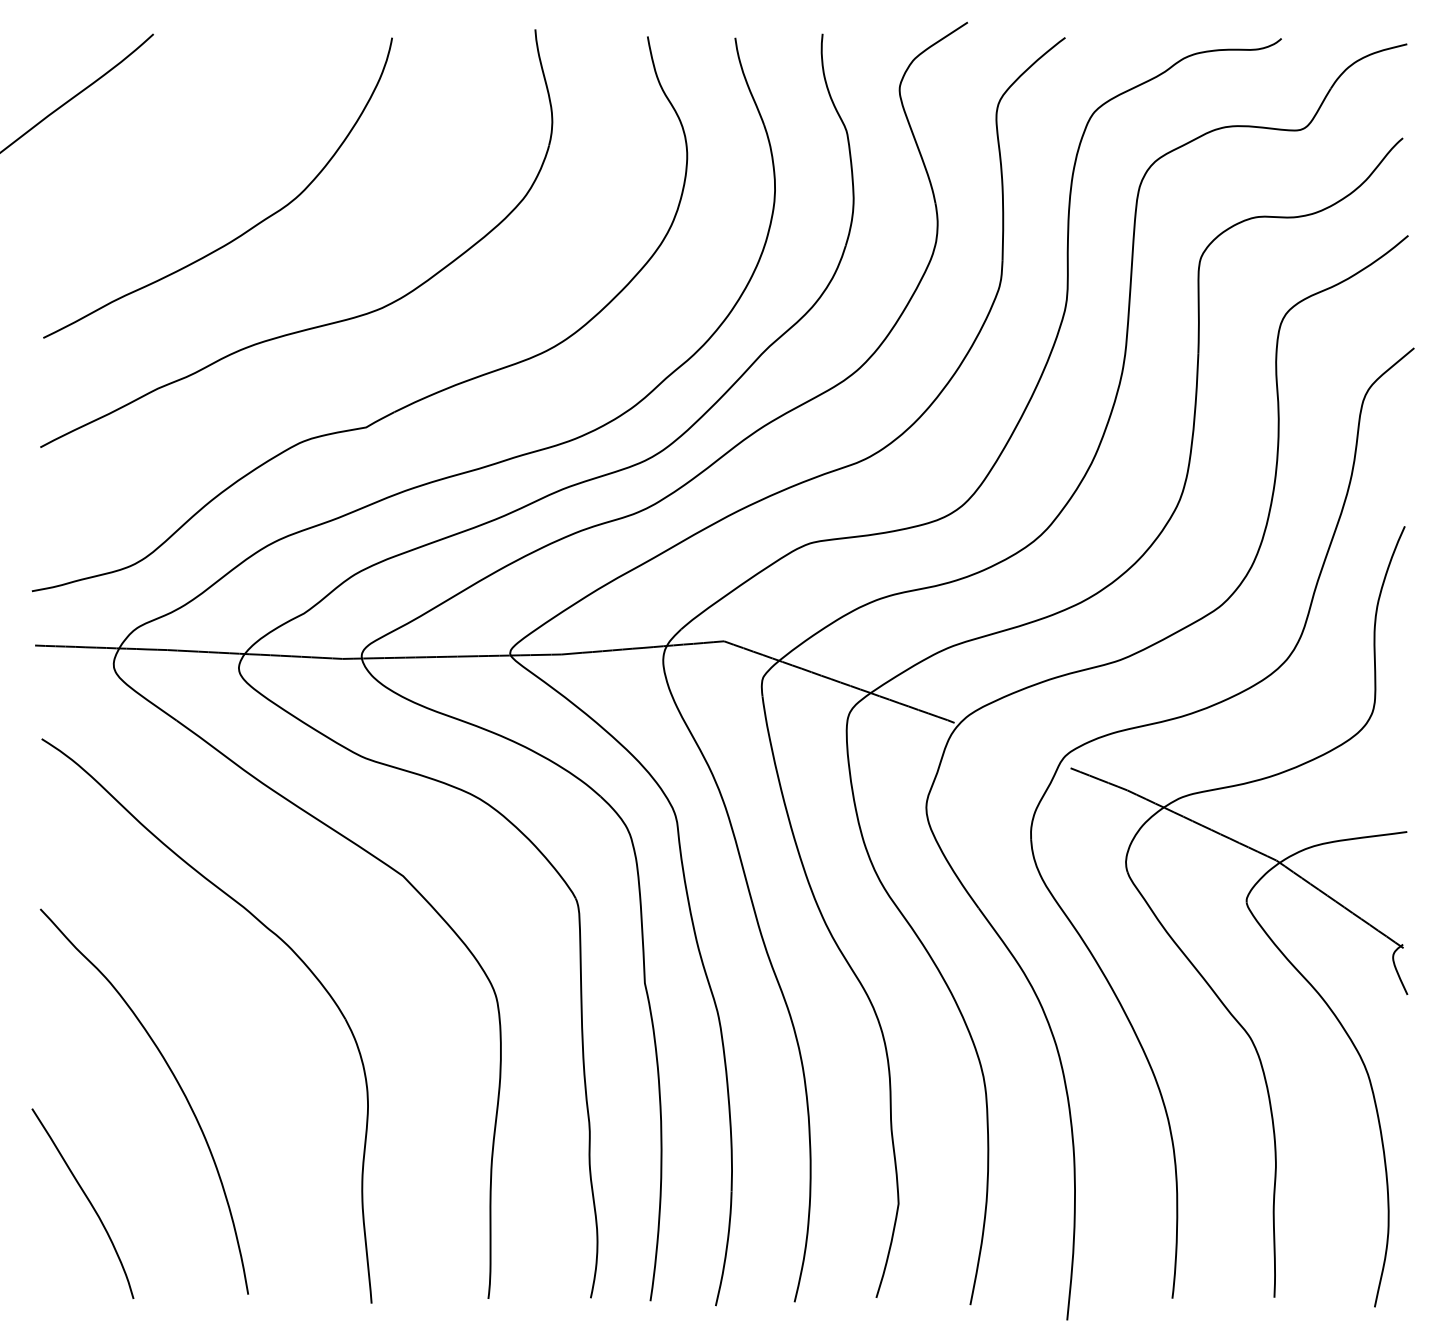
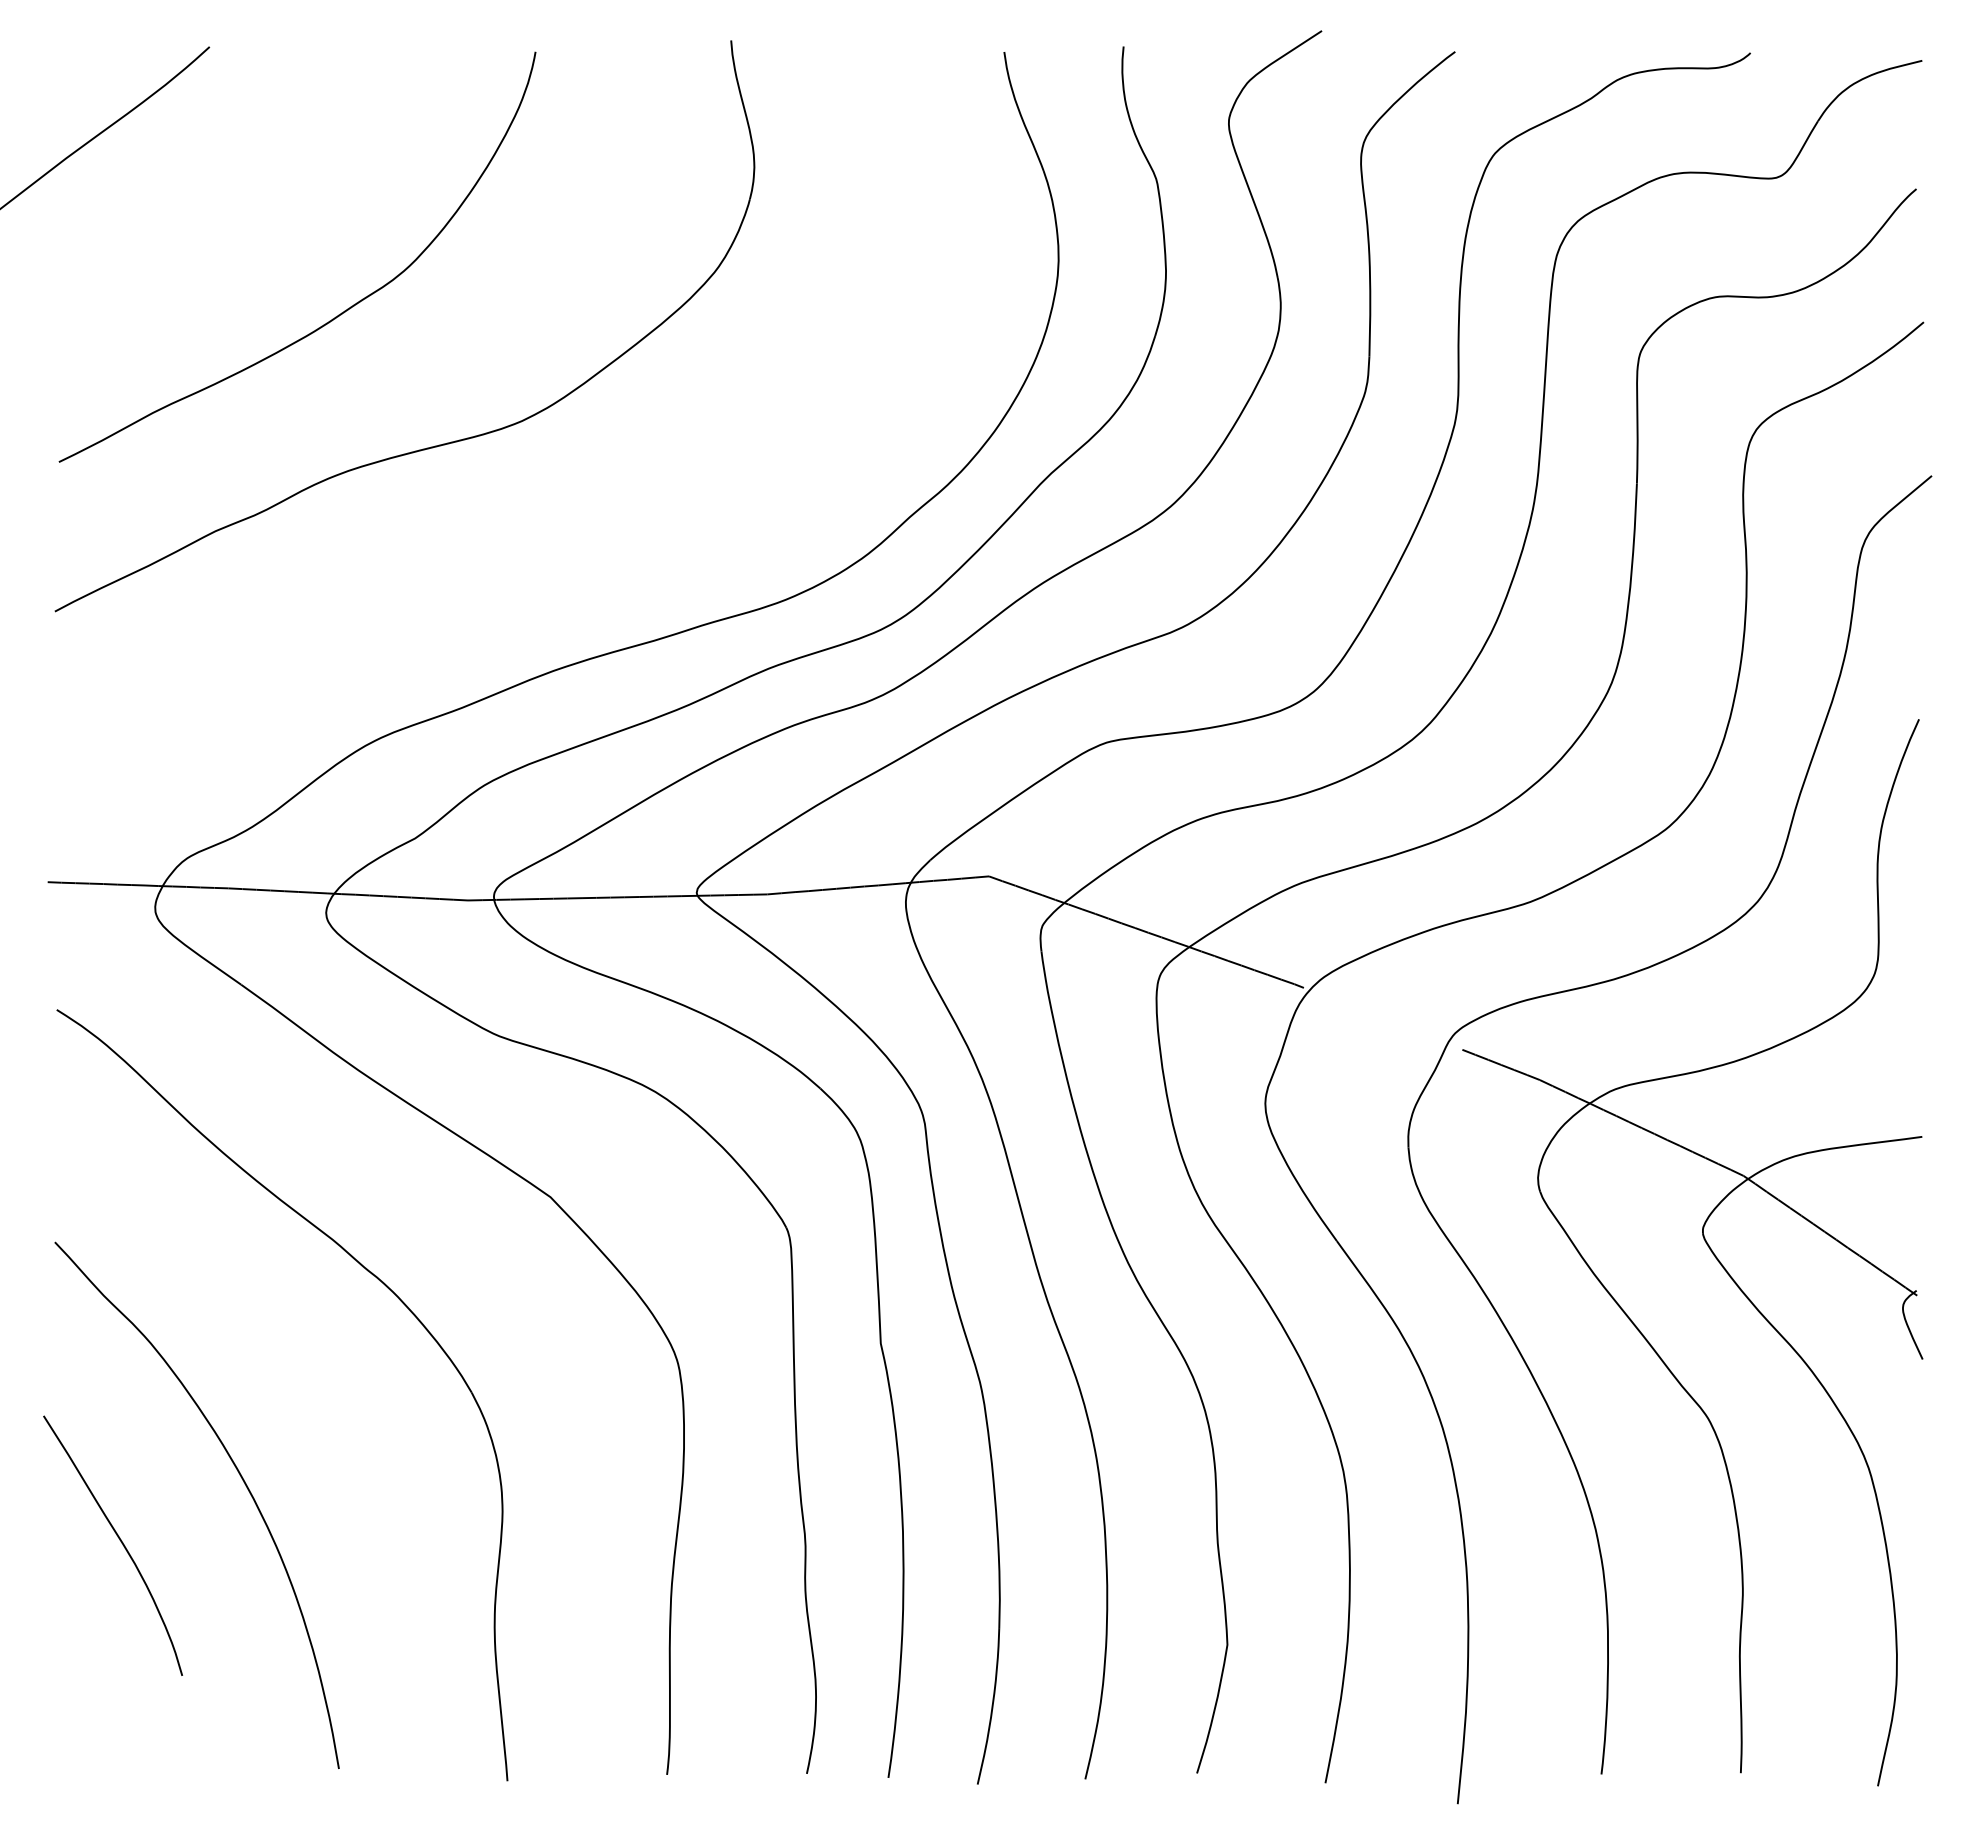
part: (406, 405) -> (554, 554), removed
curve: (87, 1199) -> (119, 1540), moved

